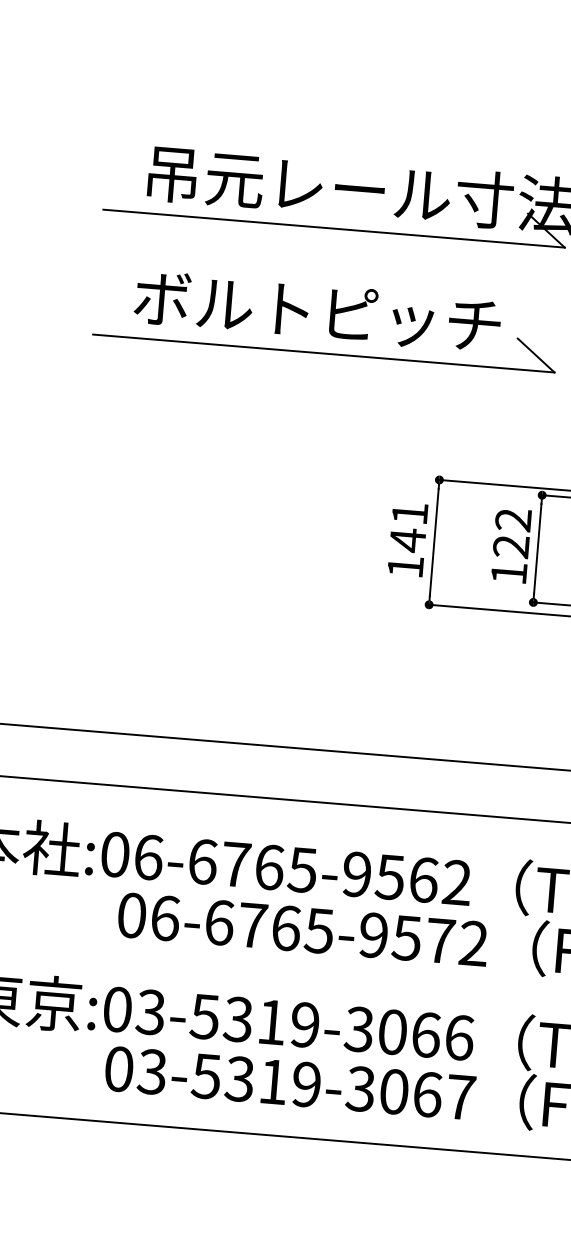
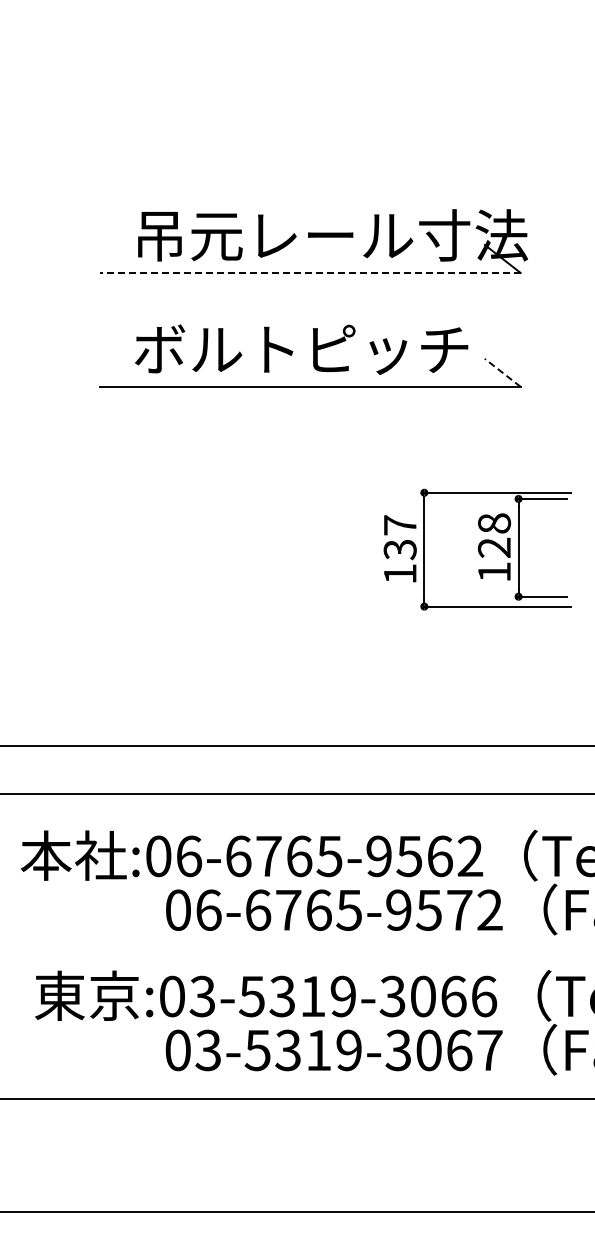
line: (333, 228) -> (309, 272), solid -> dashed
line: (535, 355) -> (502, 372), solid -> dashed
text: (513, 519) -> (494, 523), 122 -> 128
text: (408, 526) -> (399, 537), 141 -> 137

